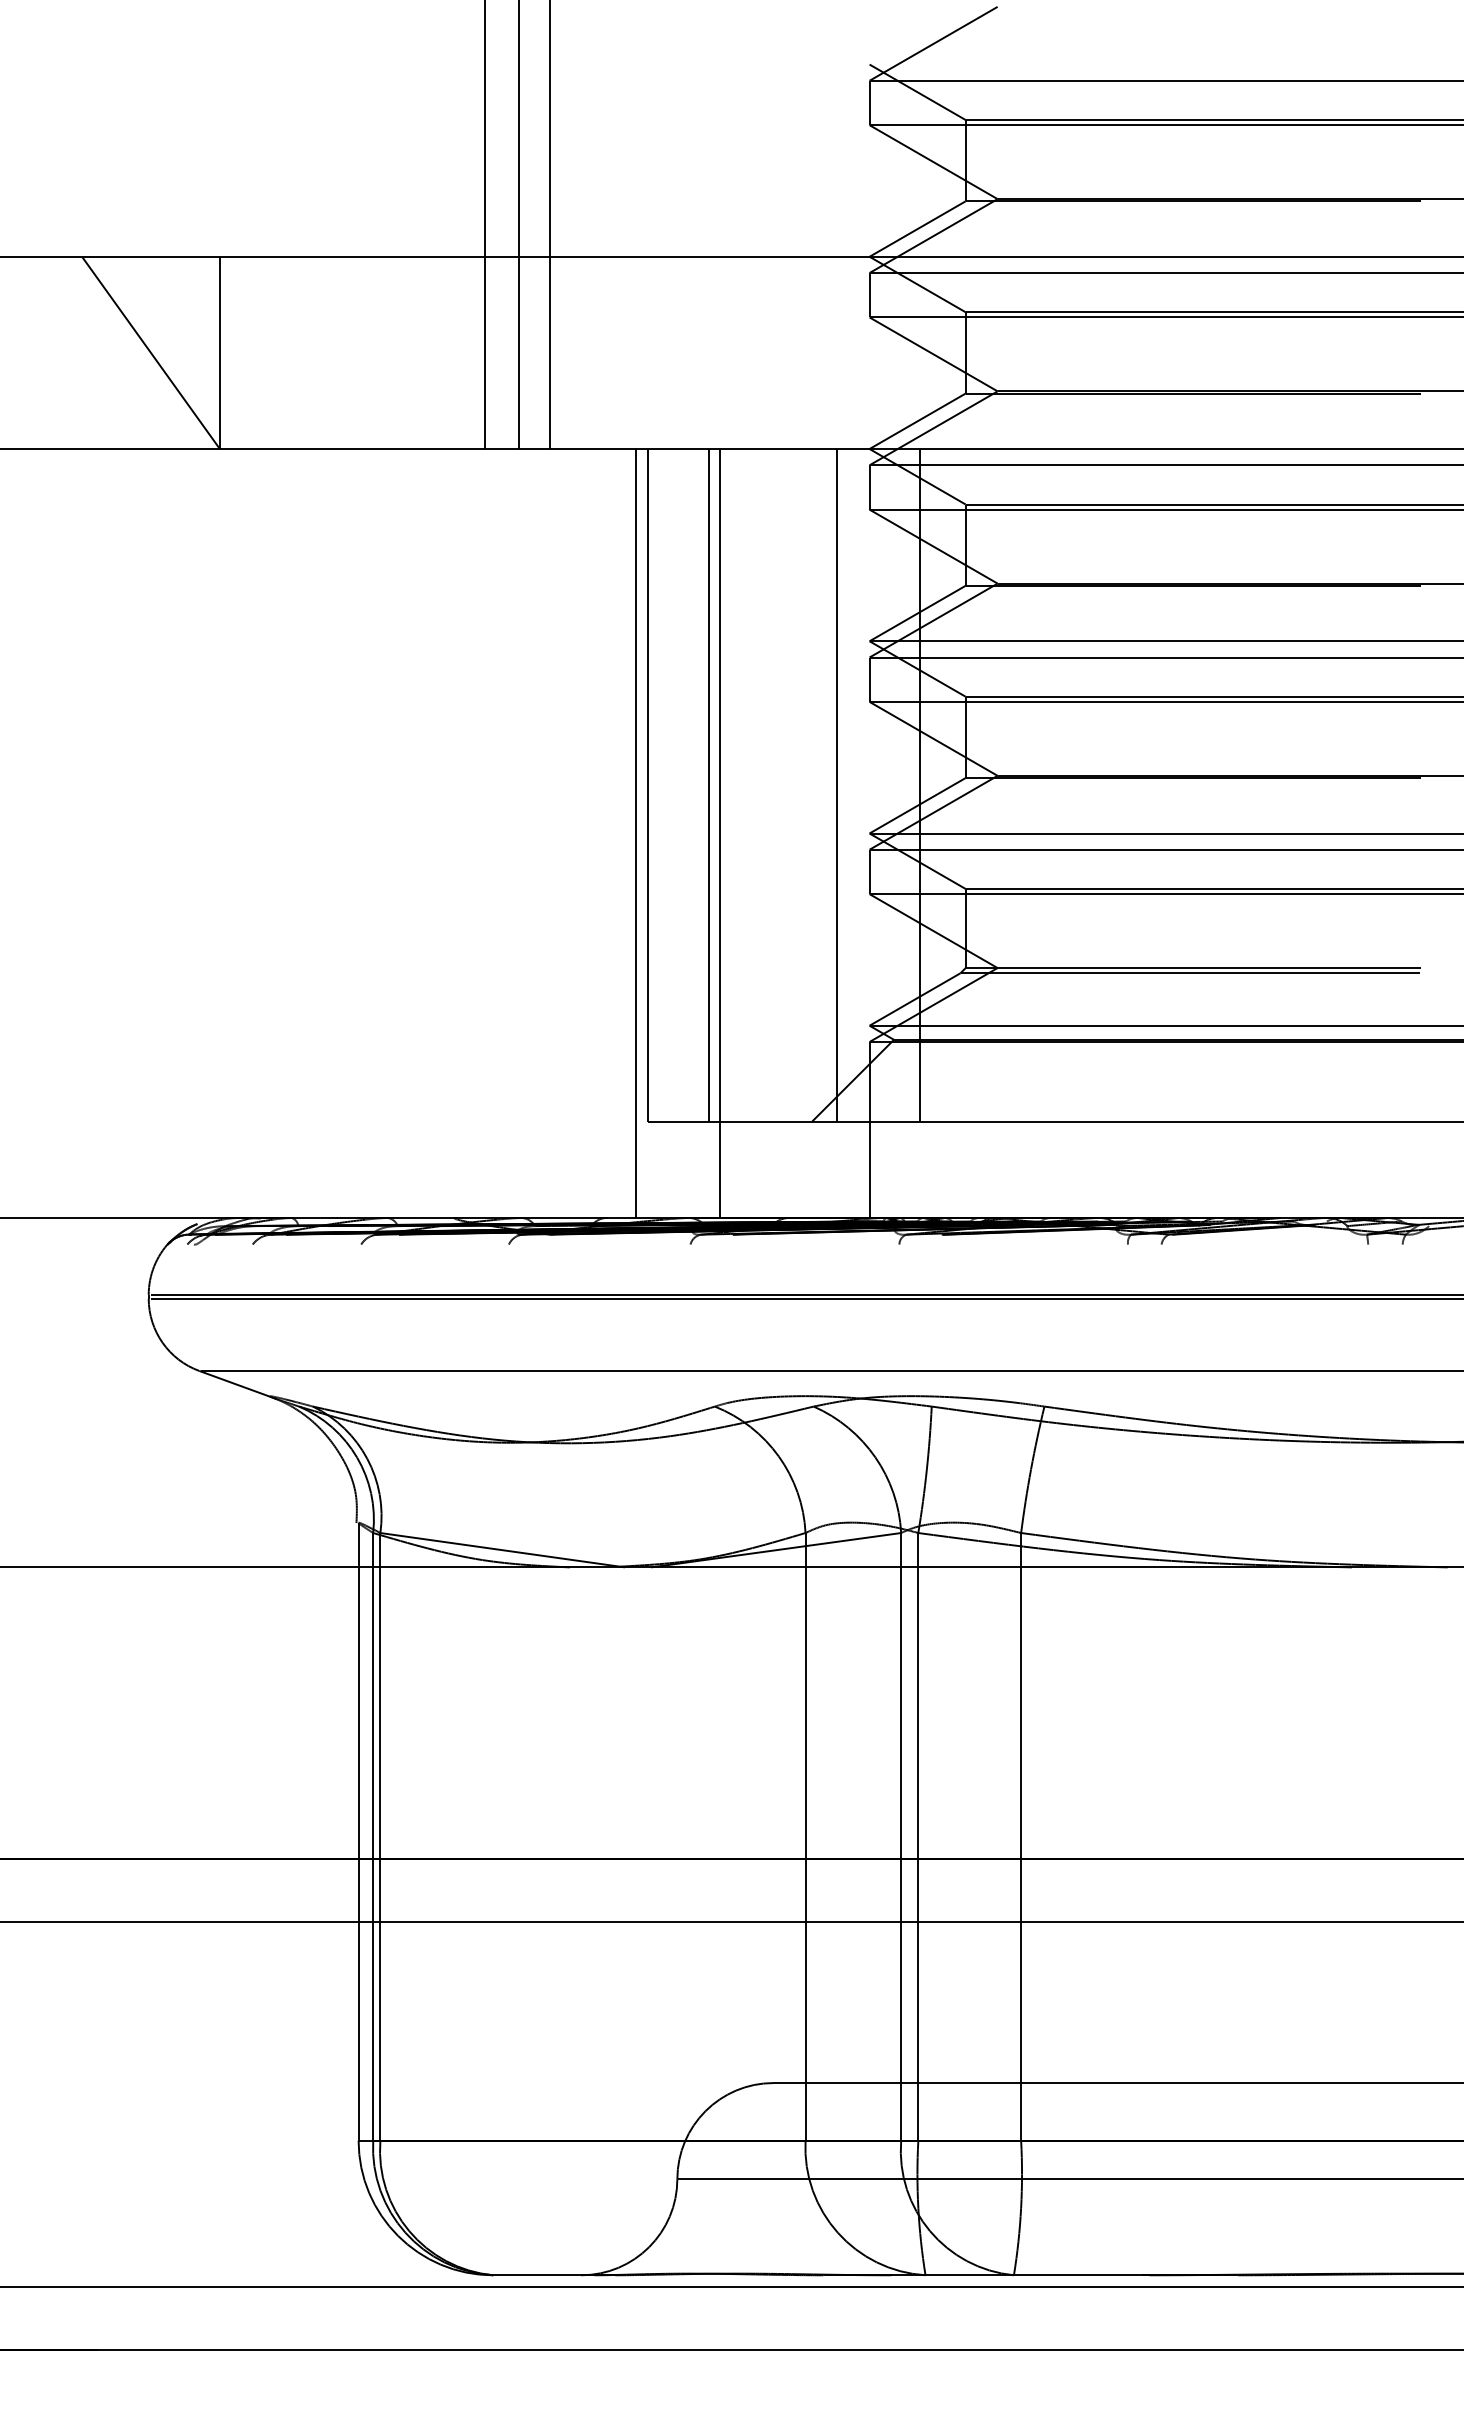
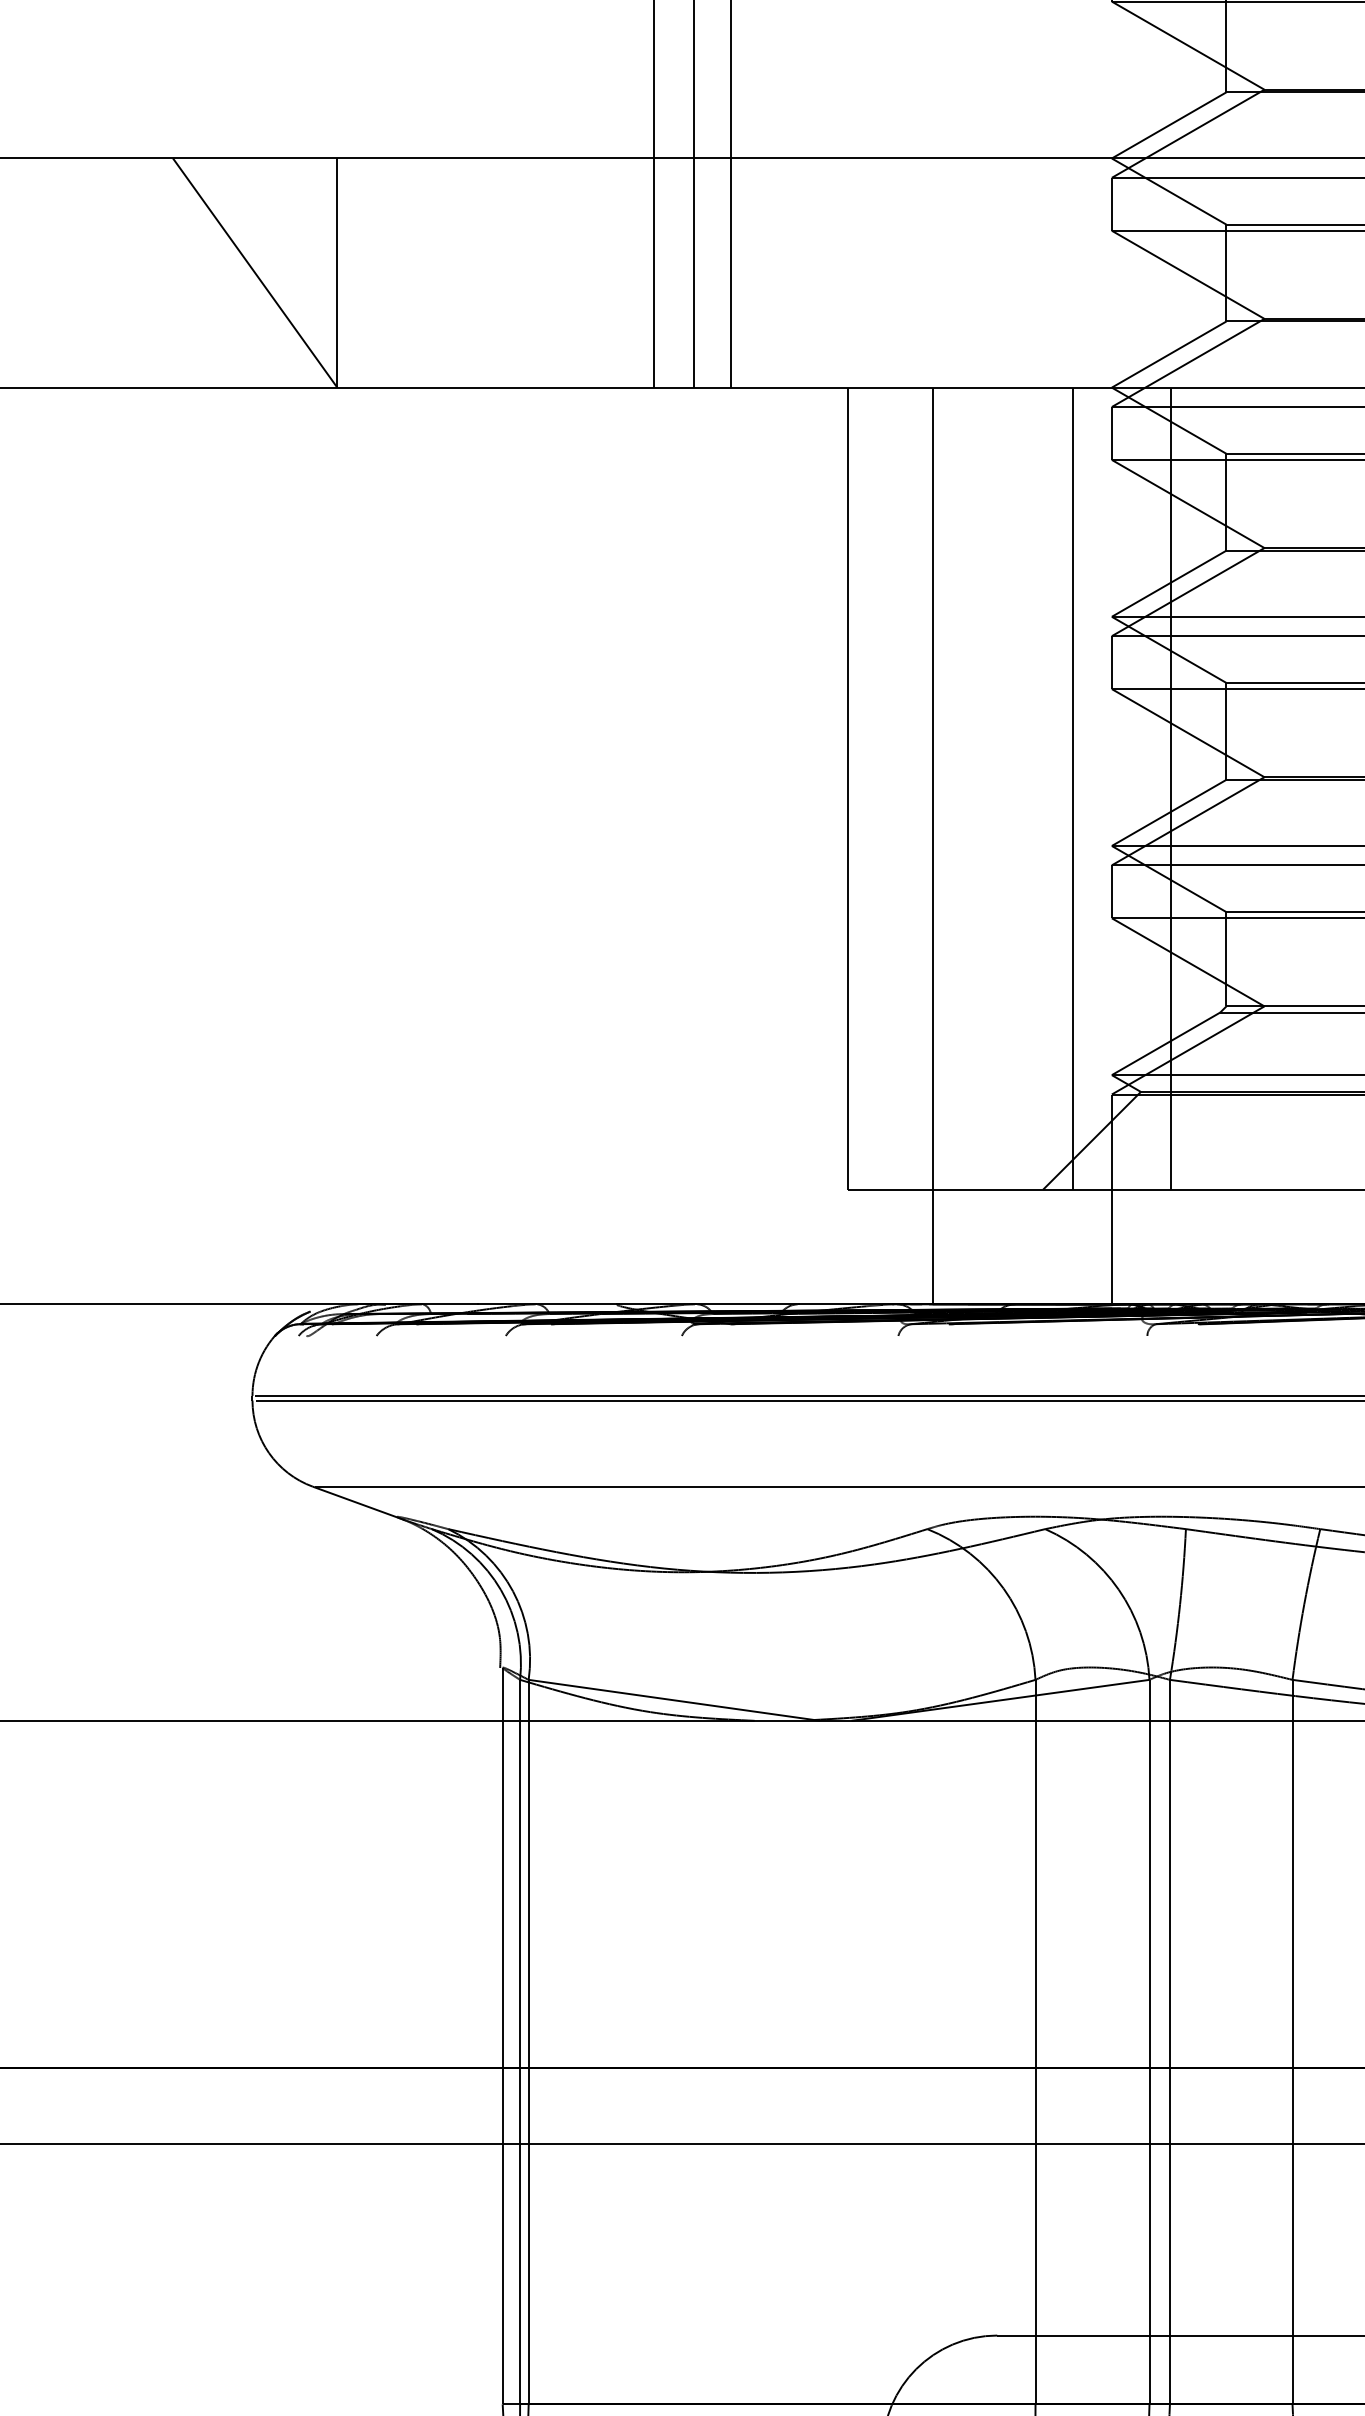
line: (708, 785) -> (919, 788), removed
line: (636, 833) -> (833, 845), removed

